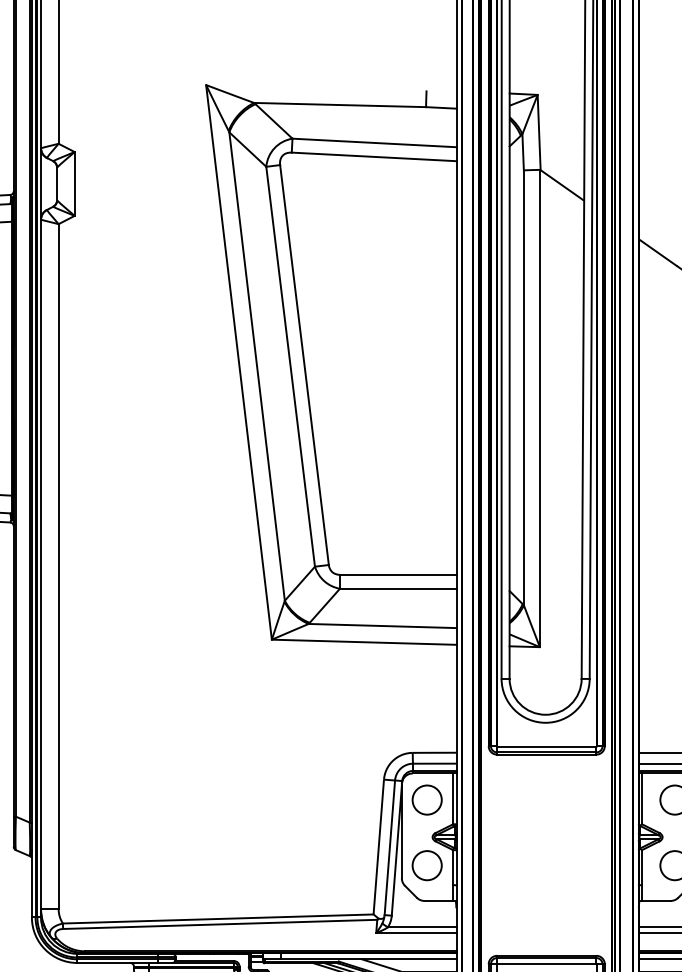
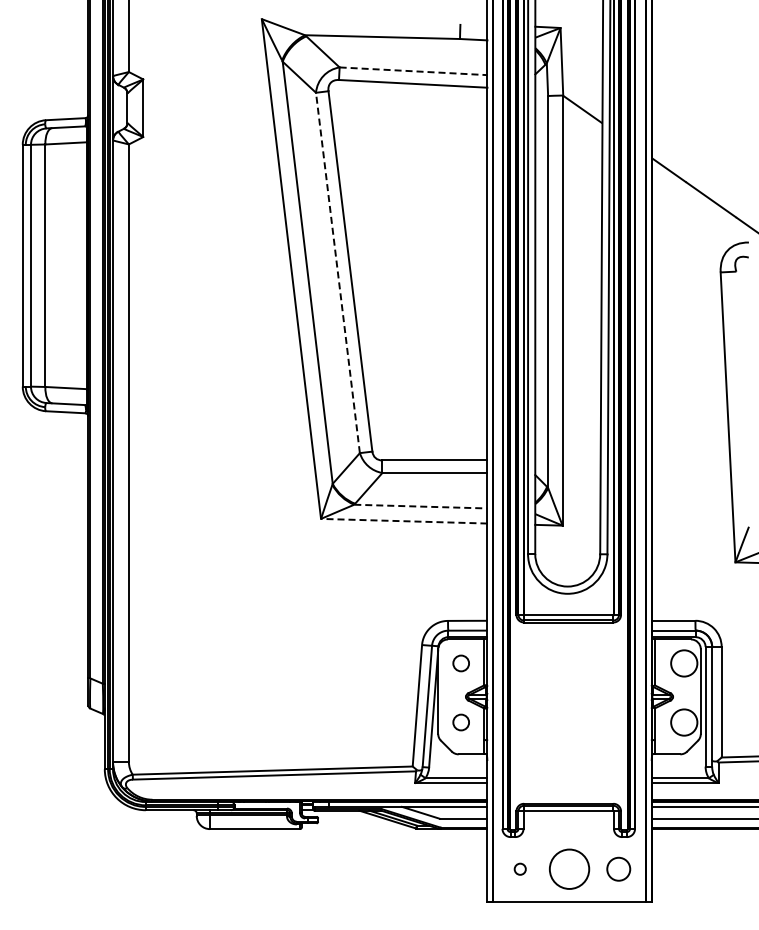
line: (375, 143) -> (414, 71), solid -> dashed
line: (290, 366) -> (337, 272), solid -> dashed
line: (382, 625) -> (420, 506), solid -> dashed
line: (363, 642) -> (403, 521), solid -> dashed
circle: (427, 800) -> (461, 663), size x0.6
circle: (427, 865) -> (461, 722), size x0.6

